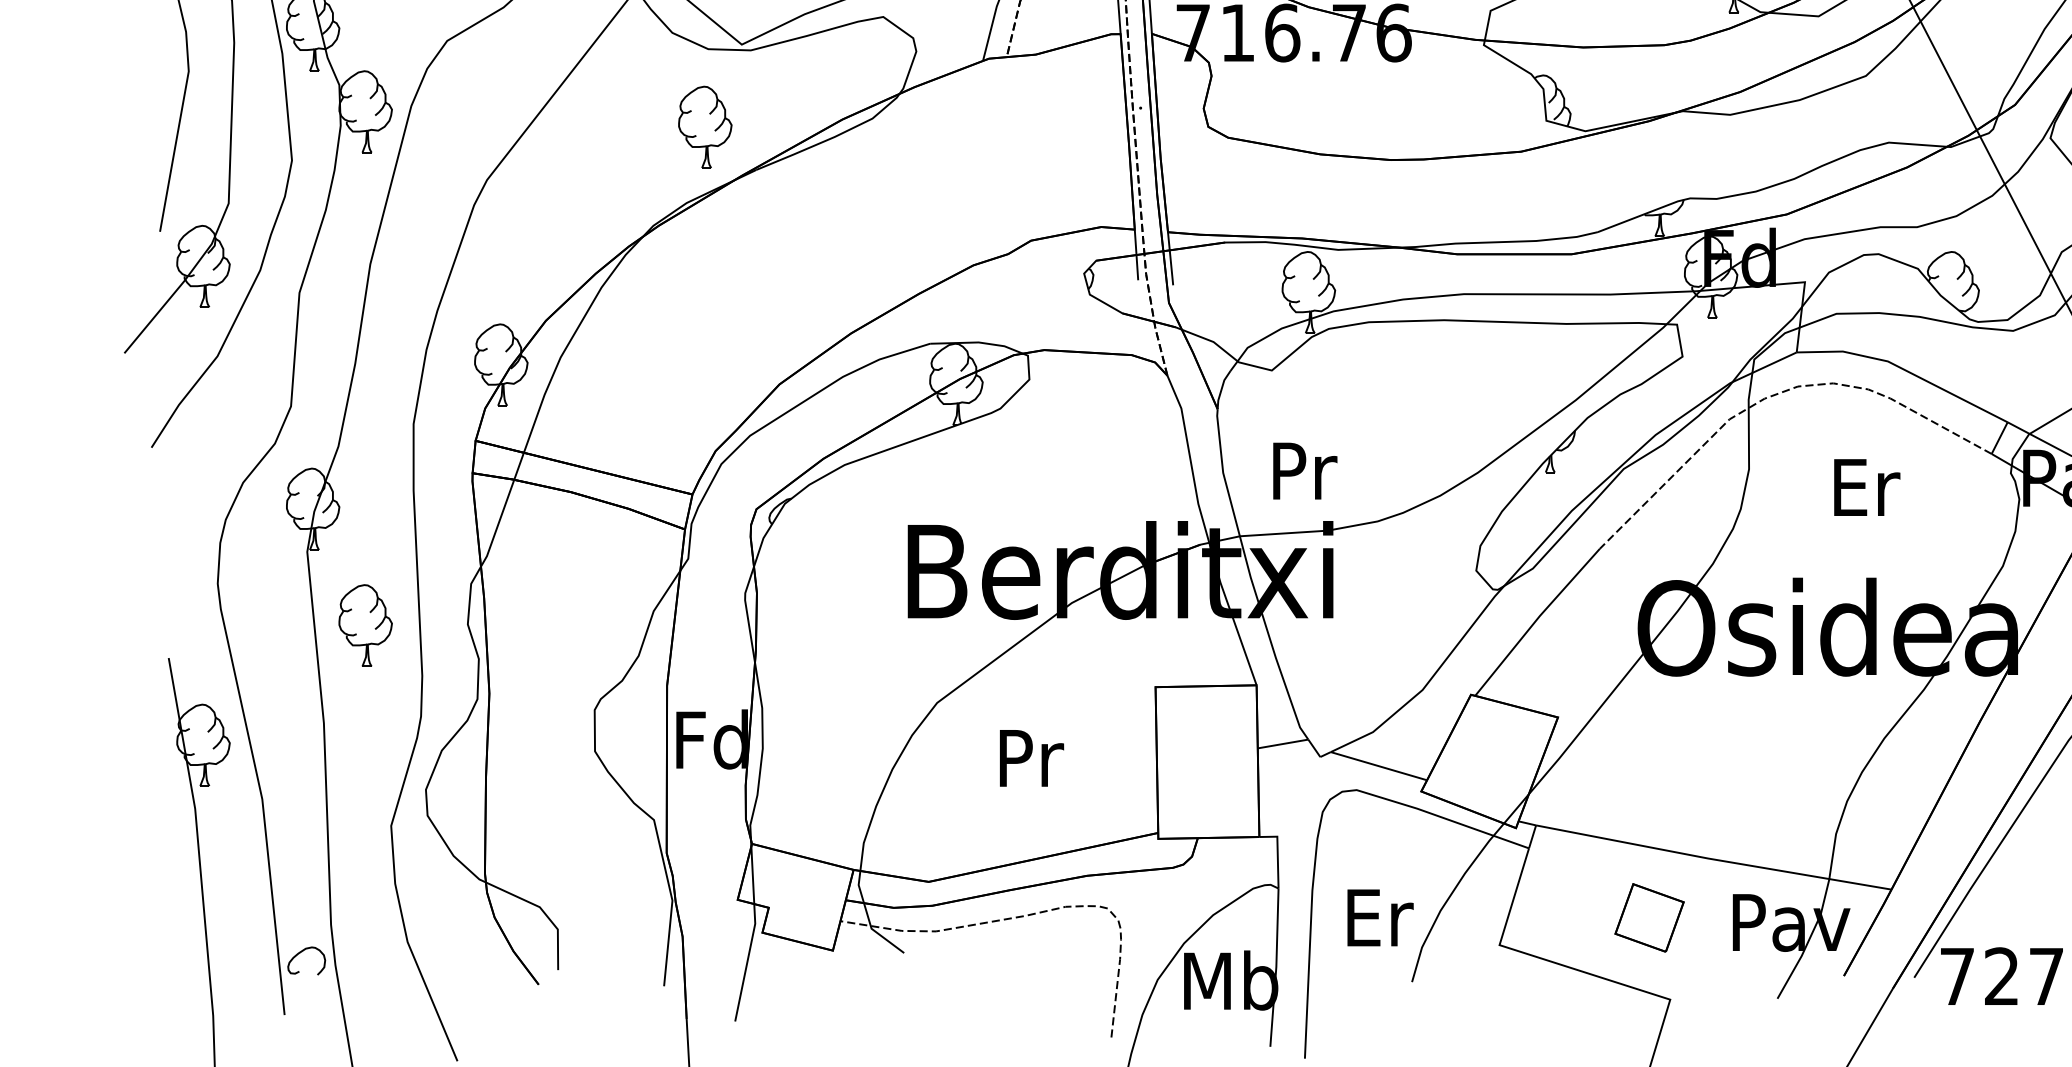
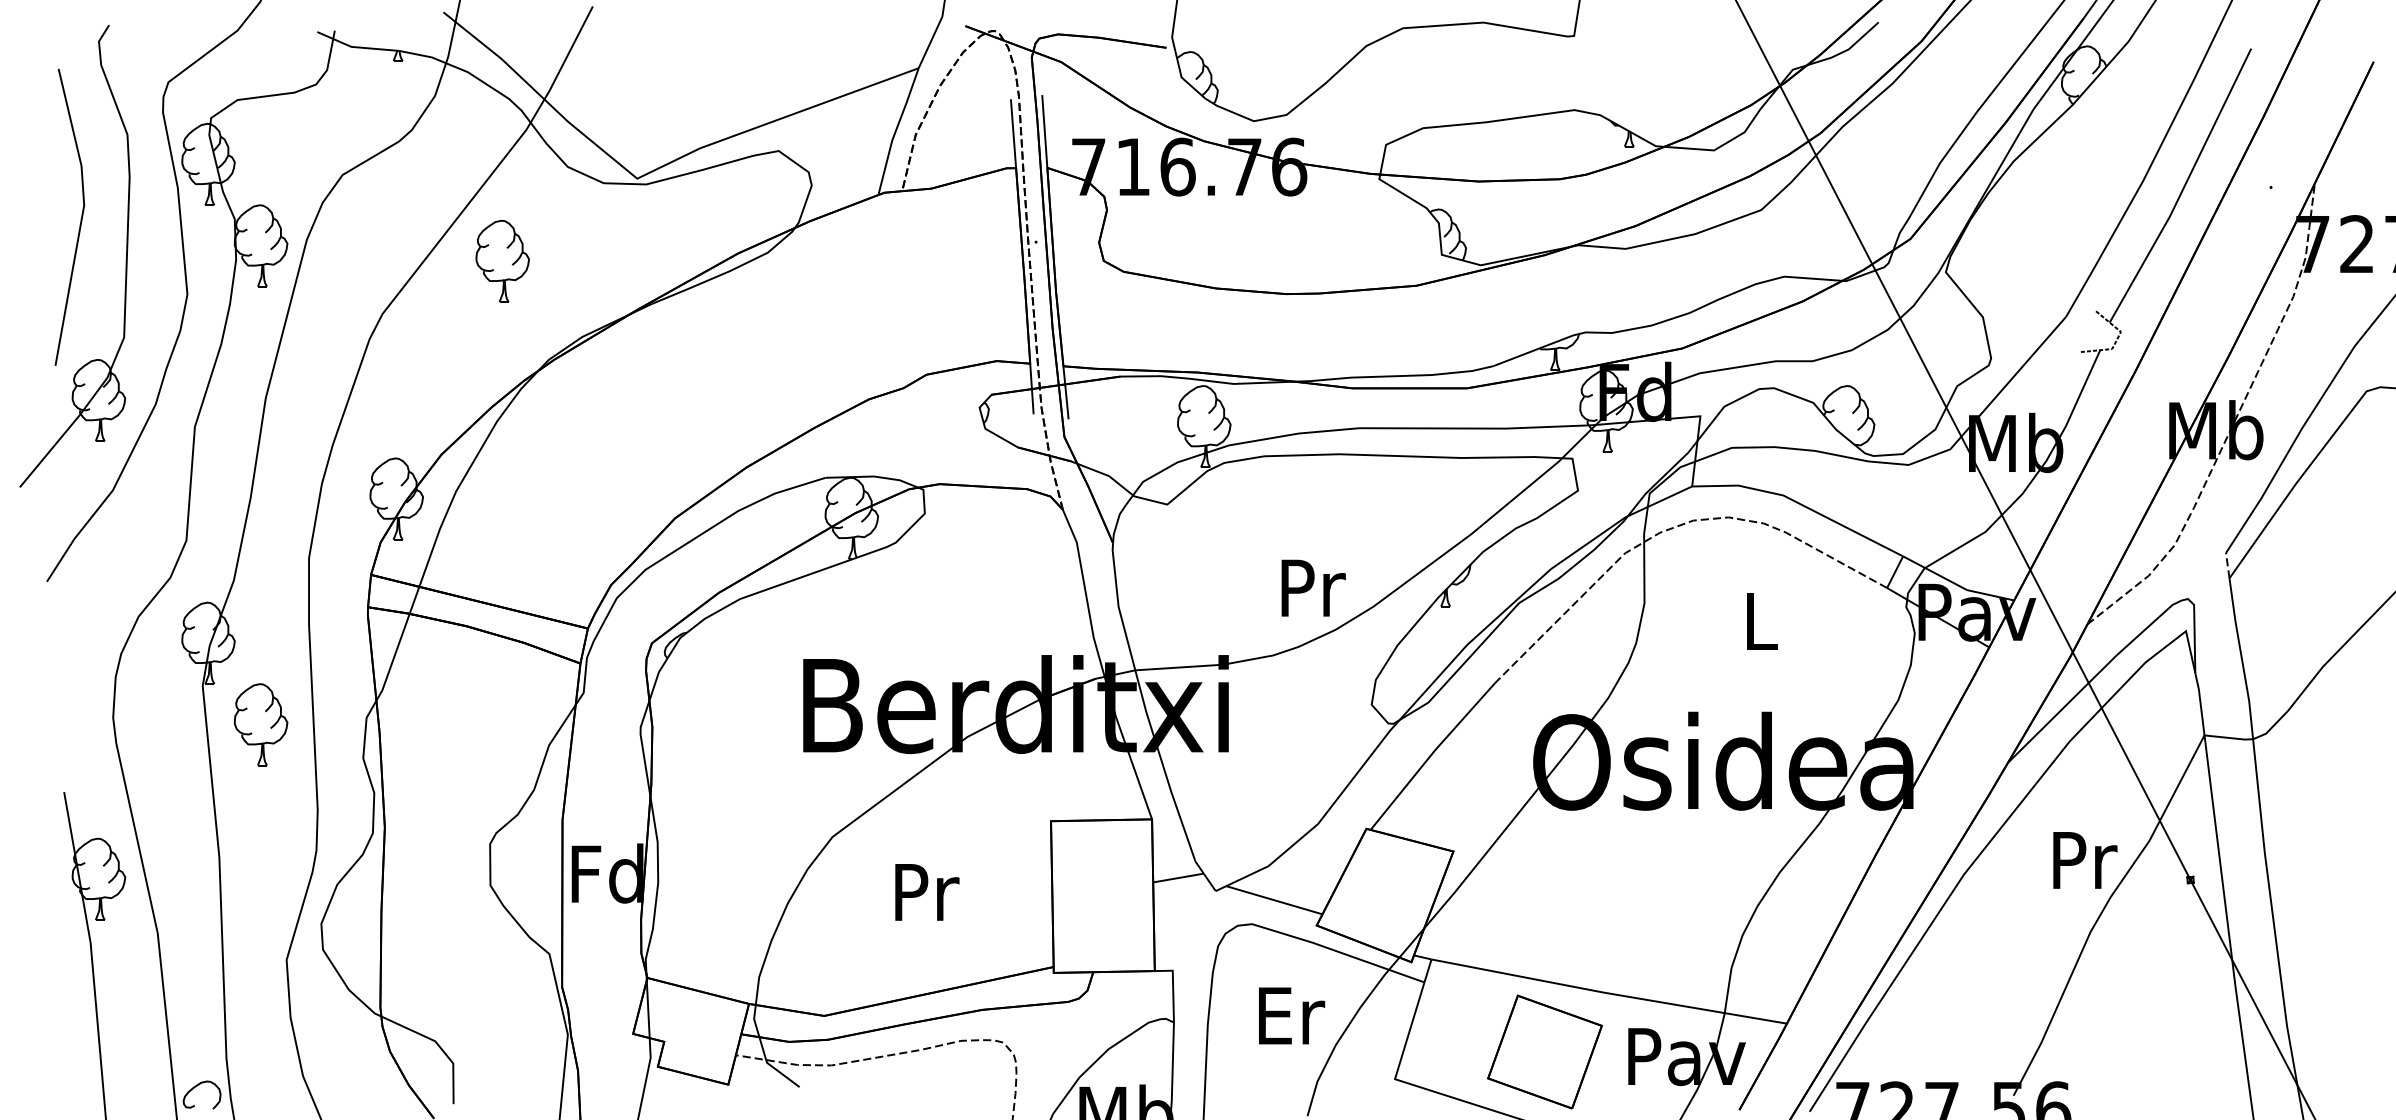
part: (705, 126) -> (502, 260), moved
text: (1305, 470) -> (1313, 587), moved
text: (1867, 487) -> (1762, 621), Er -> L
part: (366, 625) -> (261, 724), moved
text: (1381, 917) -> (1292, 1015), moved
part: (1649, 917) -> (1544, 1051), size x1.67

